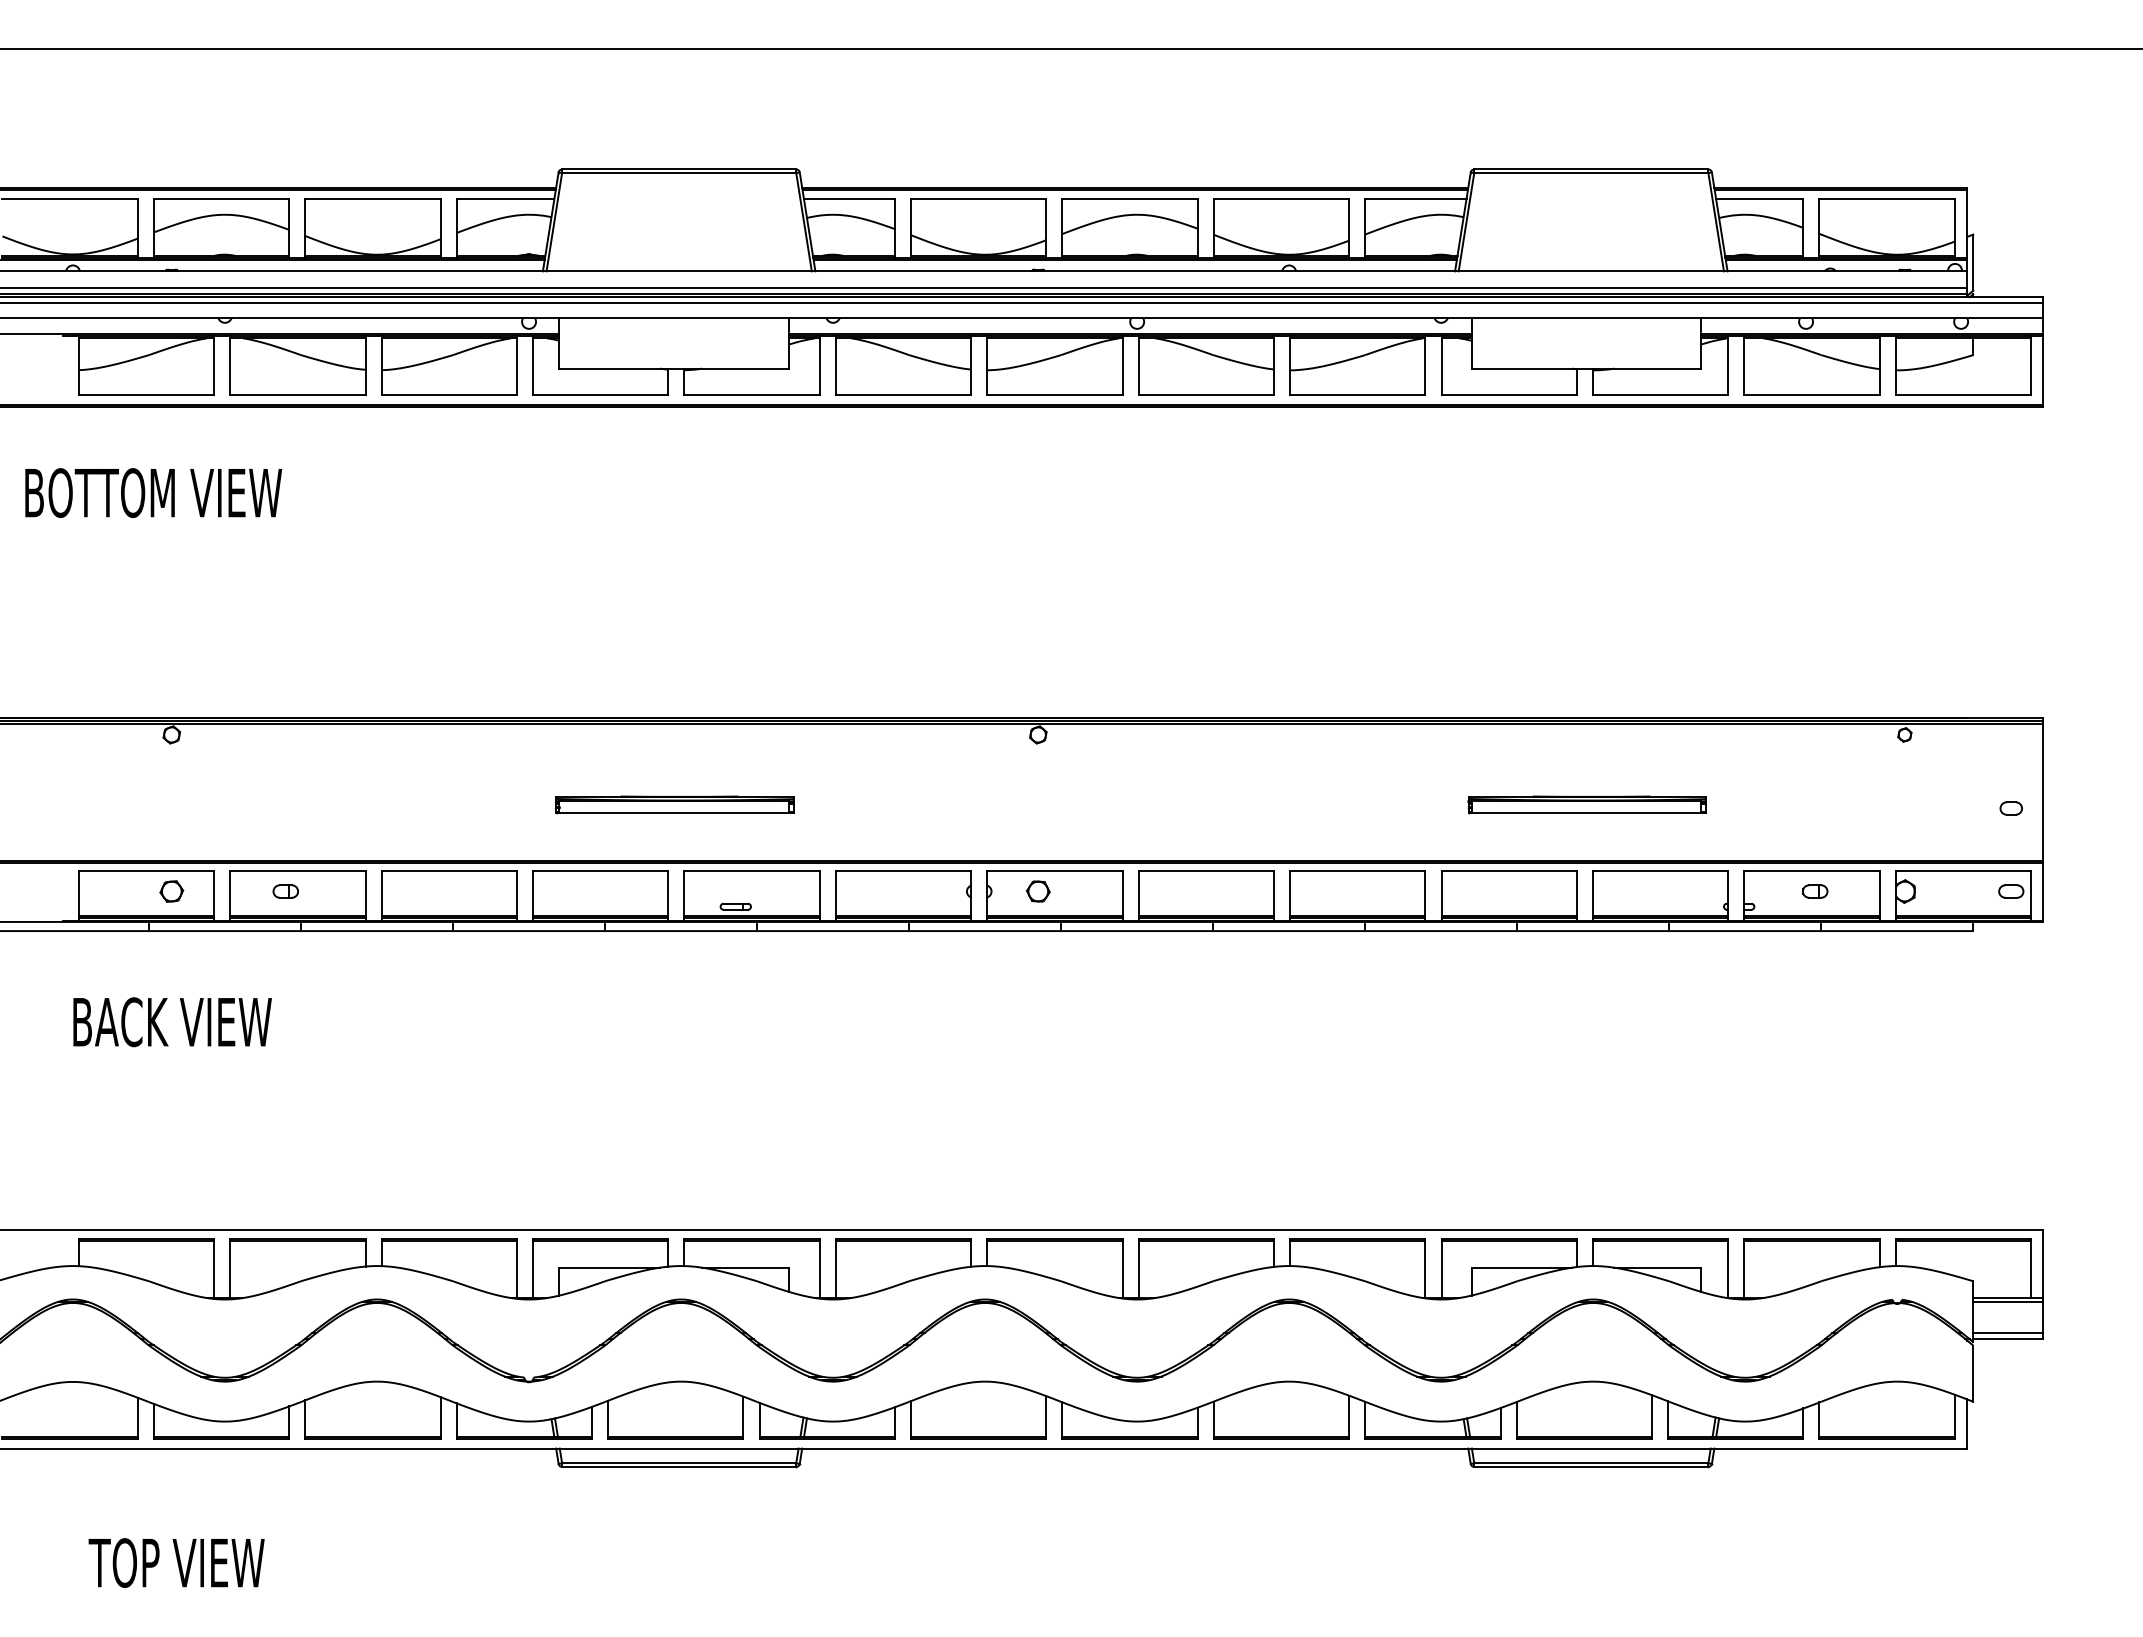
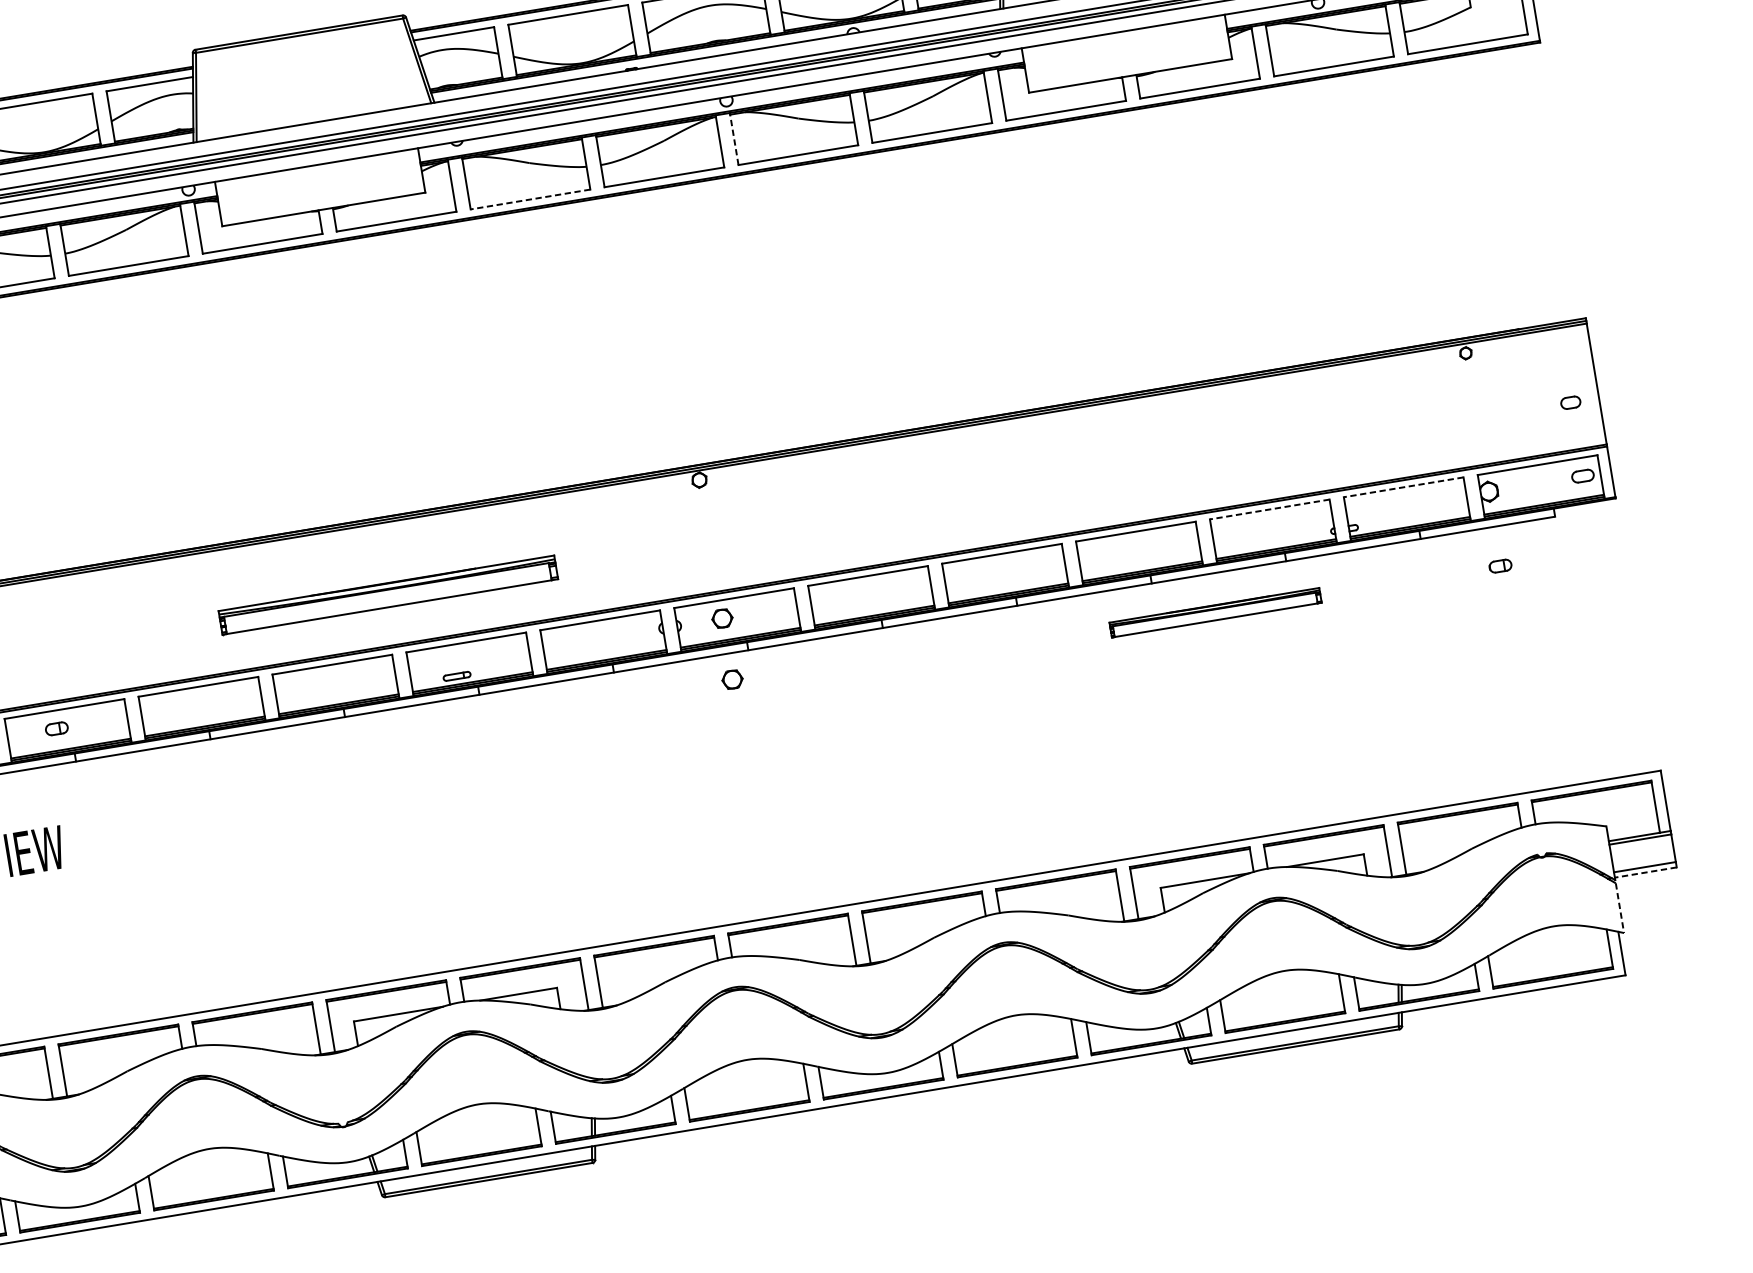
line: (1138, 365) -> (733, 138), solid -> dashed
line: (903, 395) -> (530, 199), solid -> dashed
part: (674, 804) -> (387, 594), size x1.6
part: (1586, 804) -> (1214, 612), moved
line: (1660, 871) -> (1269, 509), solid -> dashed
line: (1811, 871) -> (1403, 487), solid -> dashed
part: (1815, 891) -> (1500, 566), moved
part: (1037, 960) -> (731, 679), added
line: (2008, 1339) -> (1646, 872), solid -> dashed
line: (1973, 1374) -> (1620, 908), solid -> dashed

